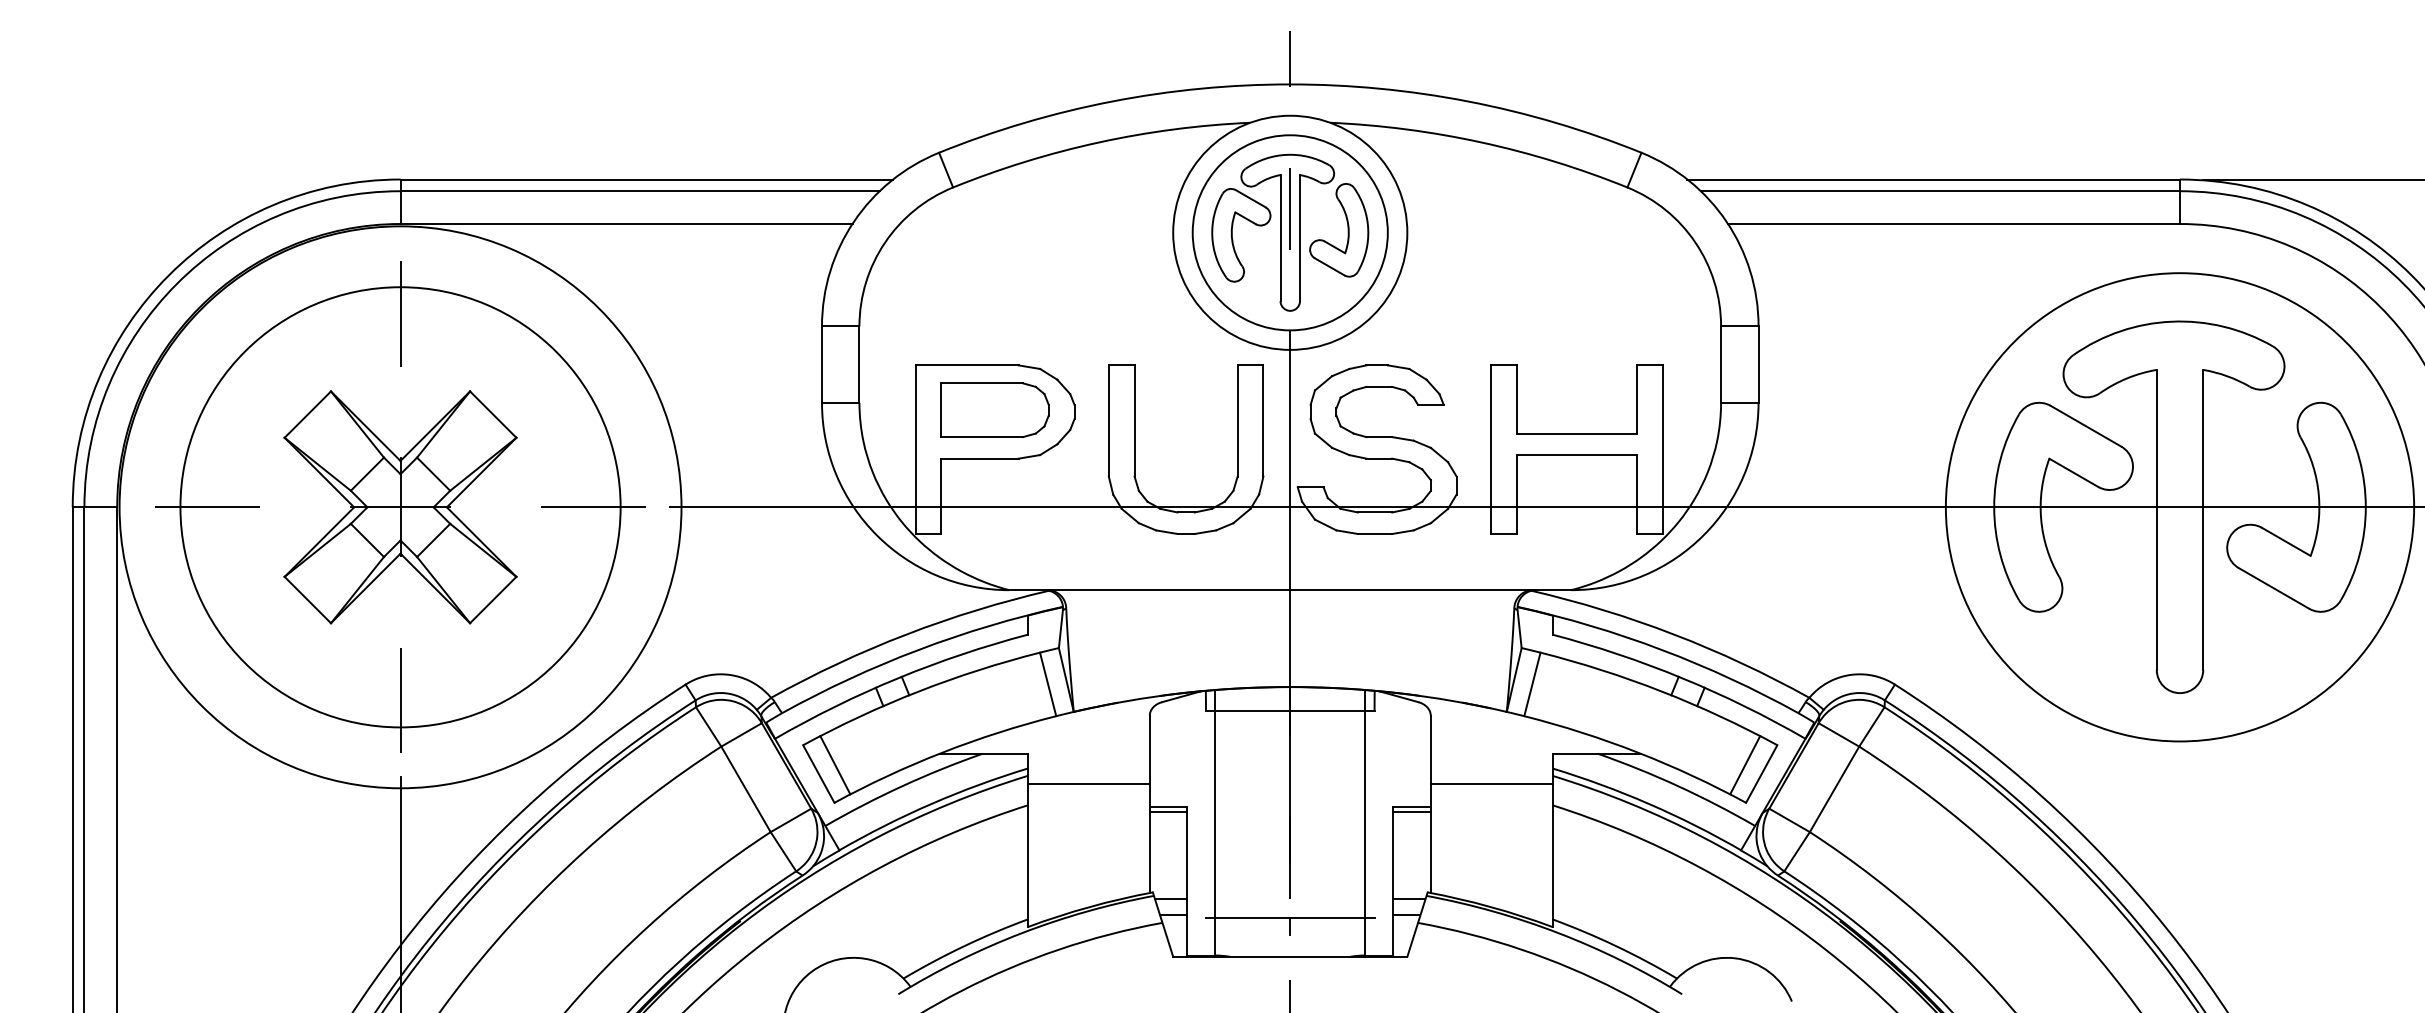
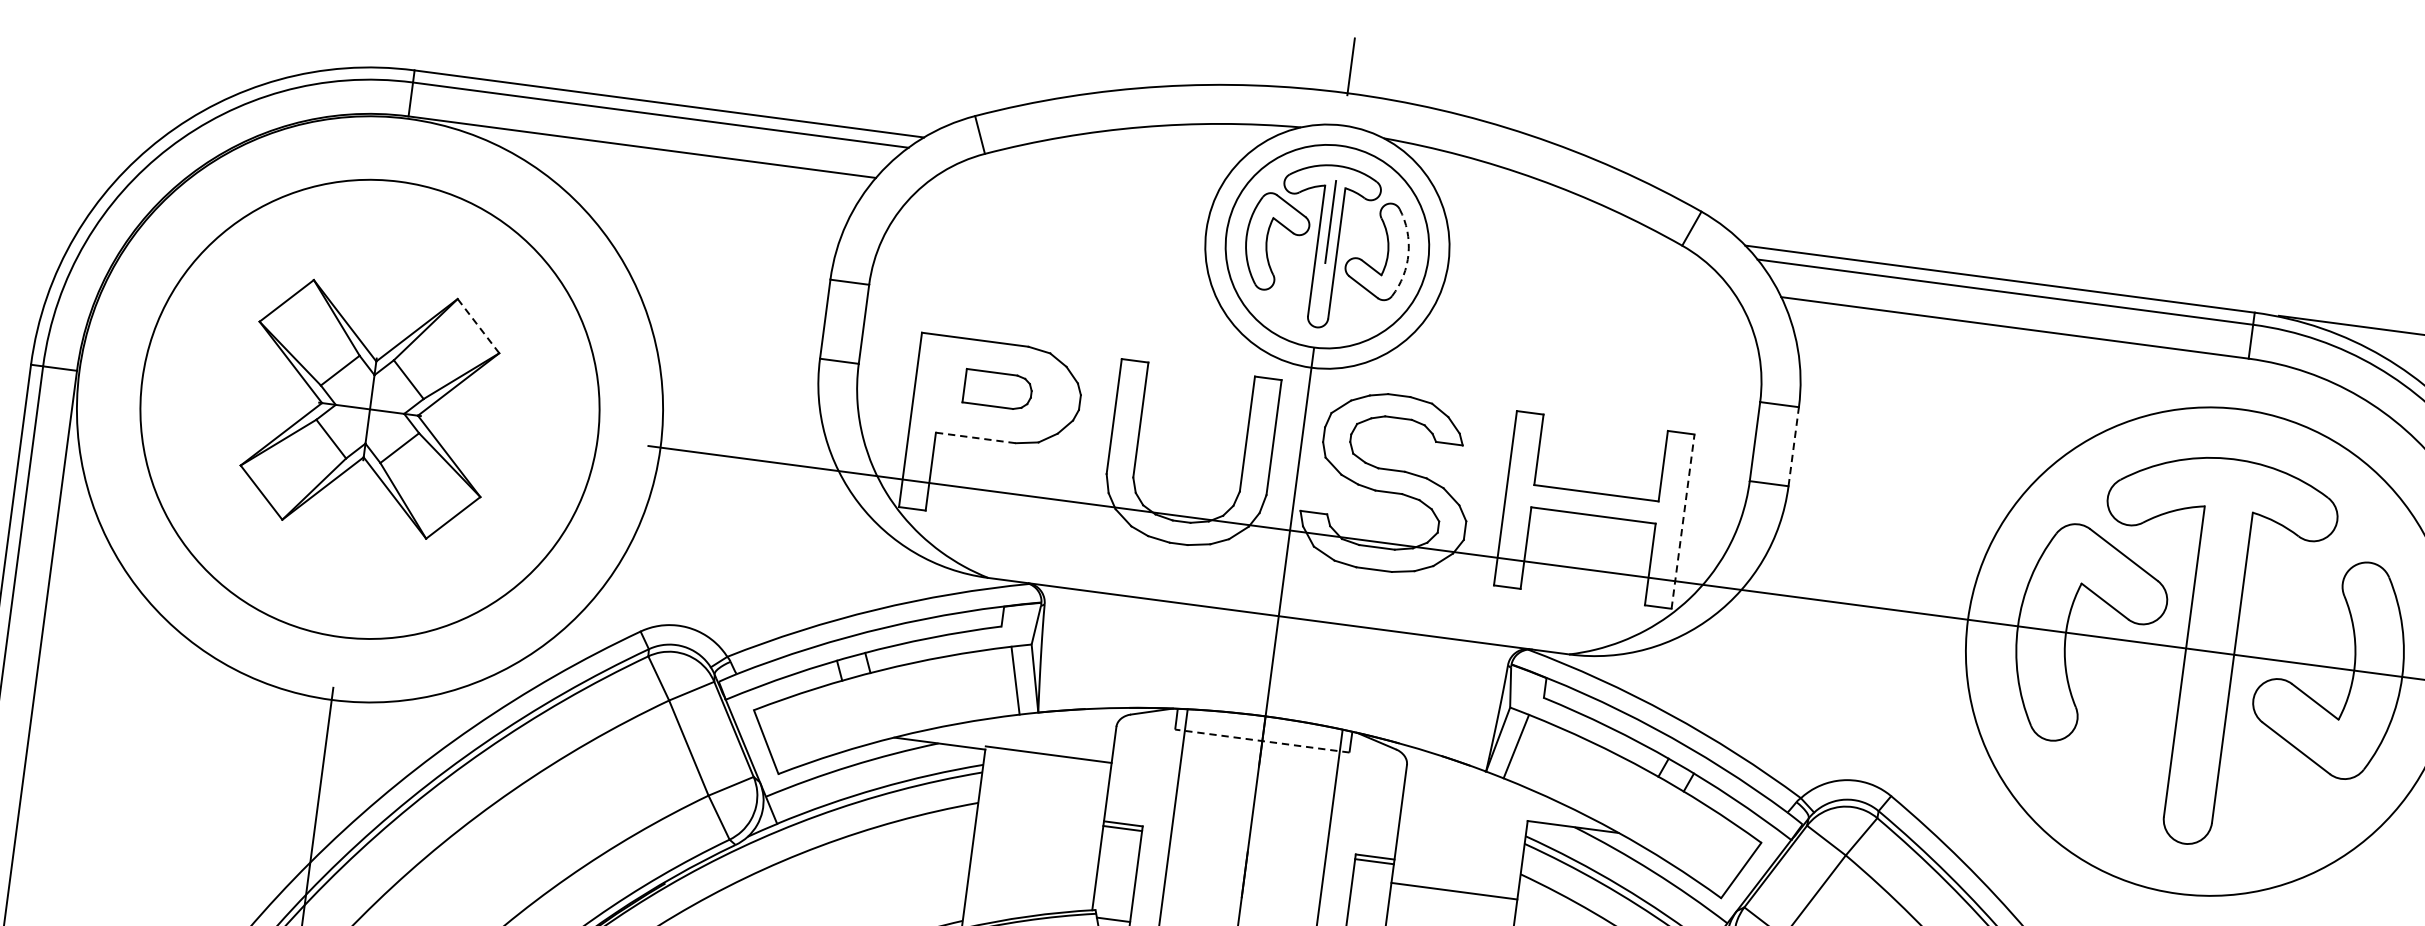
arc: (1368, 229) -> (1408, 253), solid -> dashed
line: (400, 313) -> (396, 208), removed
line: (1758, 364) -> (1793, 446), solid -> dashed
part: (994, 410) -> (997, 390), size x0.6
line: (493, 414) -> (478, 326), solid -> dashed
line: (1662, 449) -> (1682, 521), solid -> dashed
line: (980, 458) -> (976, 437), solid -> dashed
line: (207, 507) -> (170, 383), removed
line: (593, 507) -> (569, 435), removed
line: (400, 700) -> (343, 609), removed
line: (1289, 710) -> (1261, 740), solid -> dashed
line: (835, 765) -> (784, 735), removed
line: (1745, 765) -> (1725, 859), removed
line: (1088, 783) -> (1048, 754), moved
line: (1491, 783) -> (1454, 891), moved

